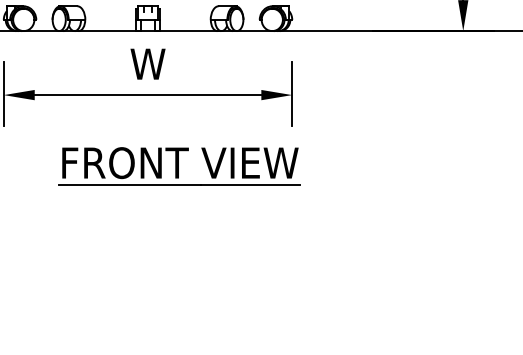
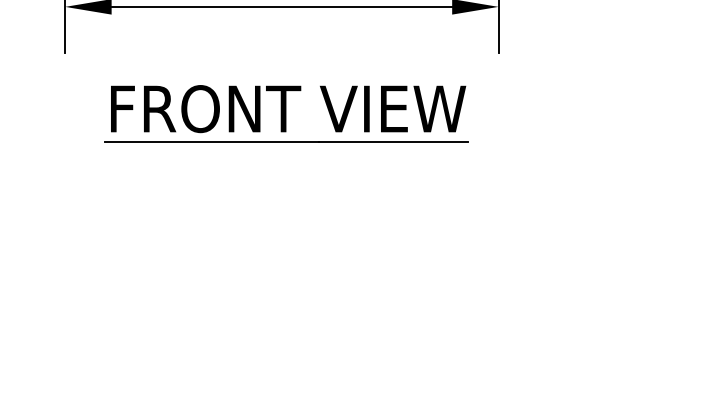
part: (179, 166) -> (287, 114), moved

